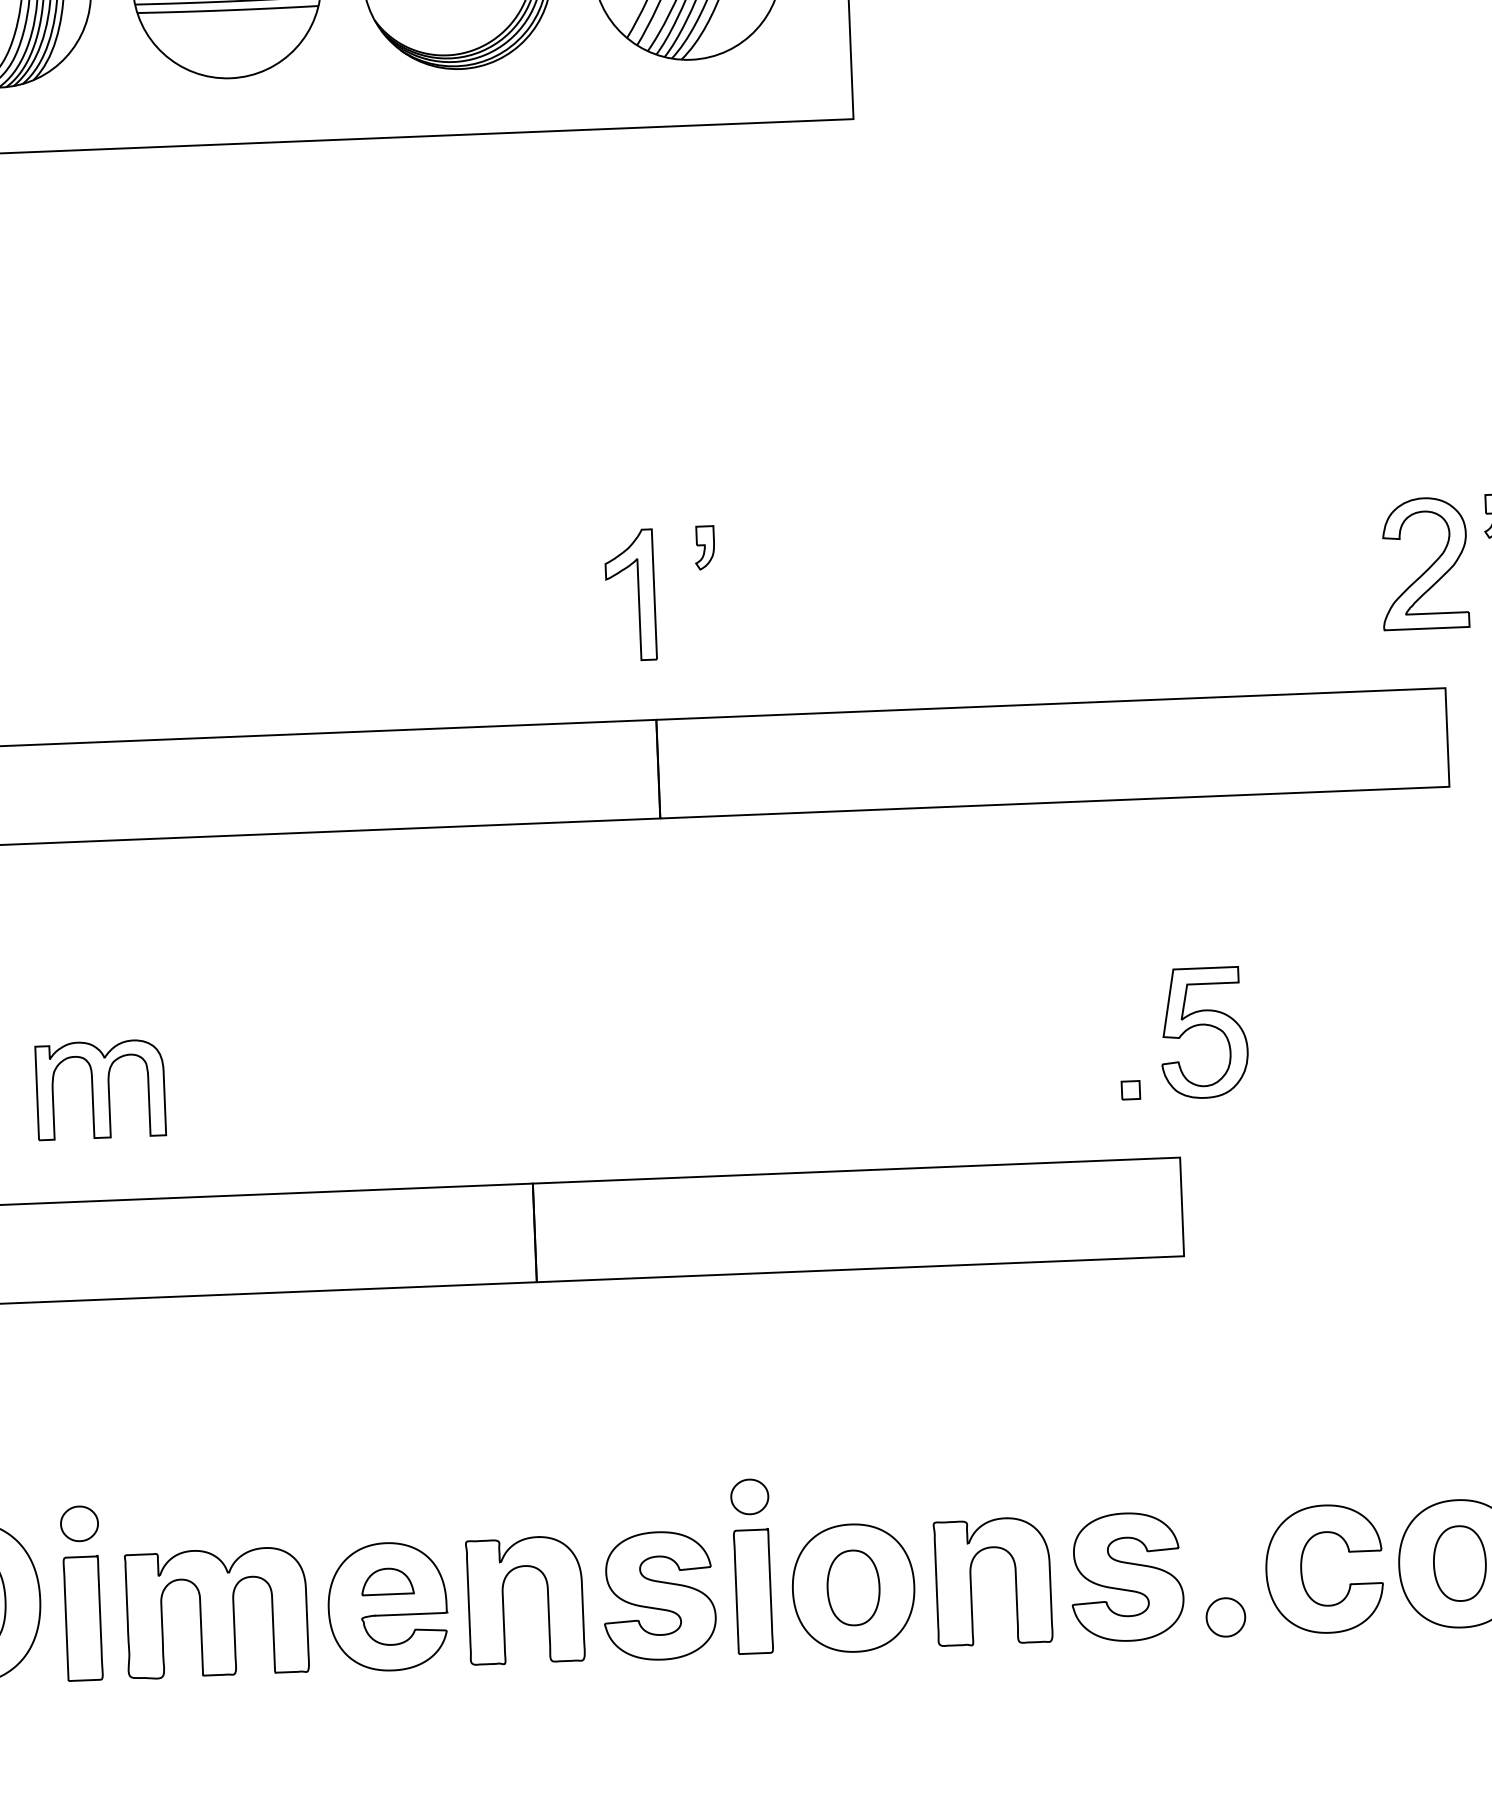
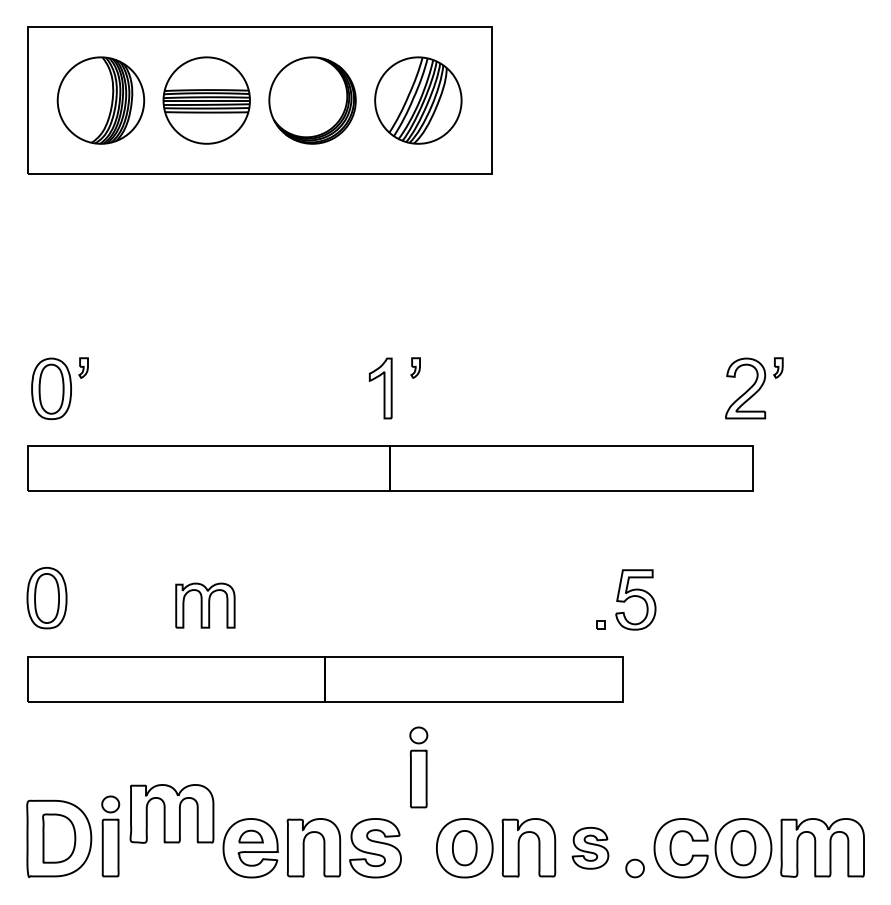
part: (100, 1089) -> (205, 605), moved
part: (751, 1566) -> (418, 767), moved
part: (1127, 1577) -> (590, 848), size x0.7
part: (215, 1612) -> (171, 813), moved

